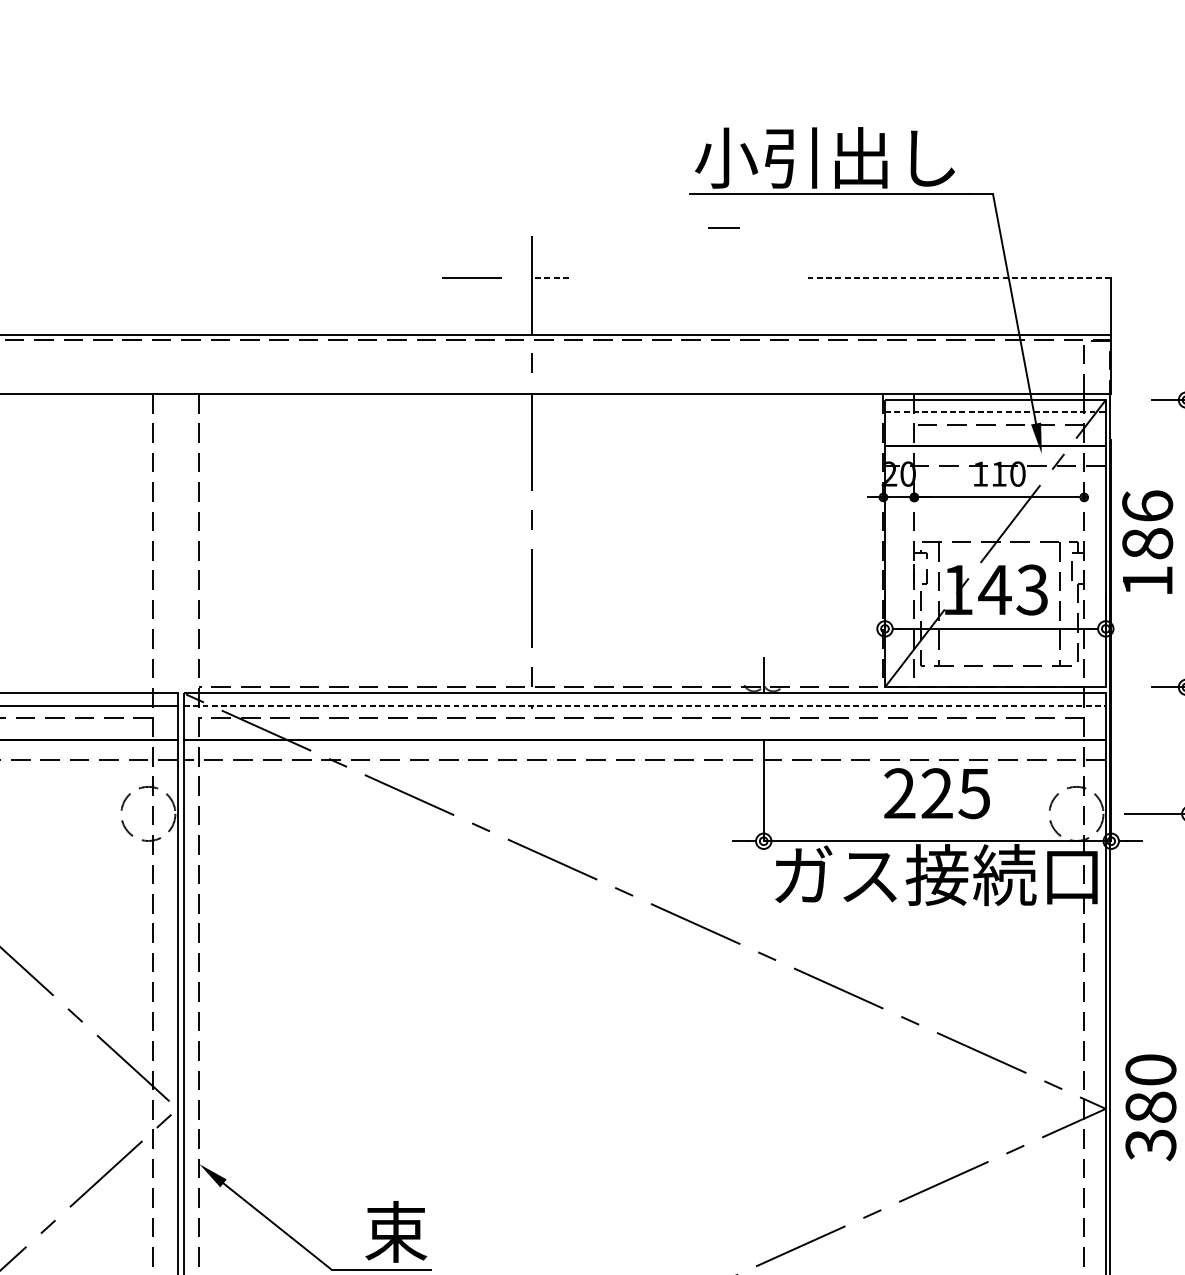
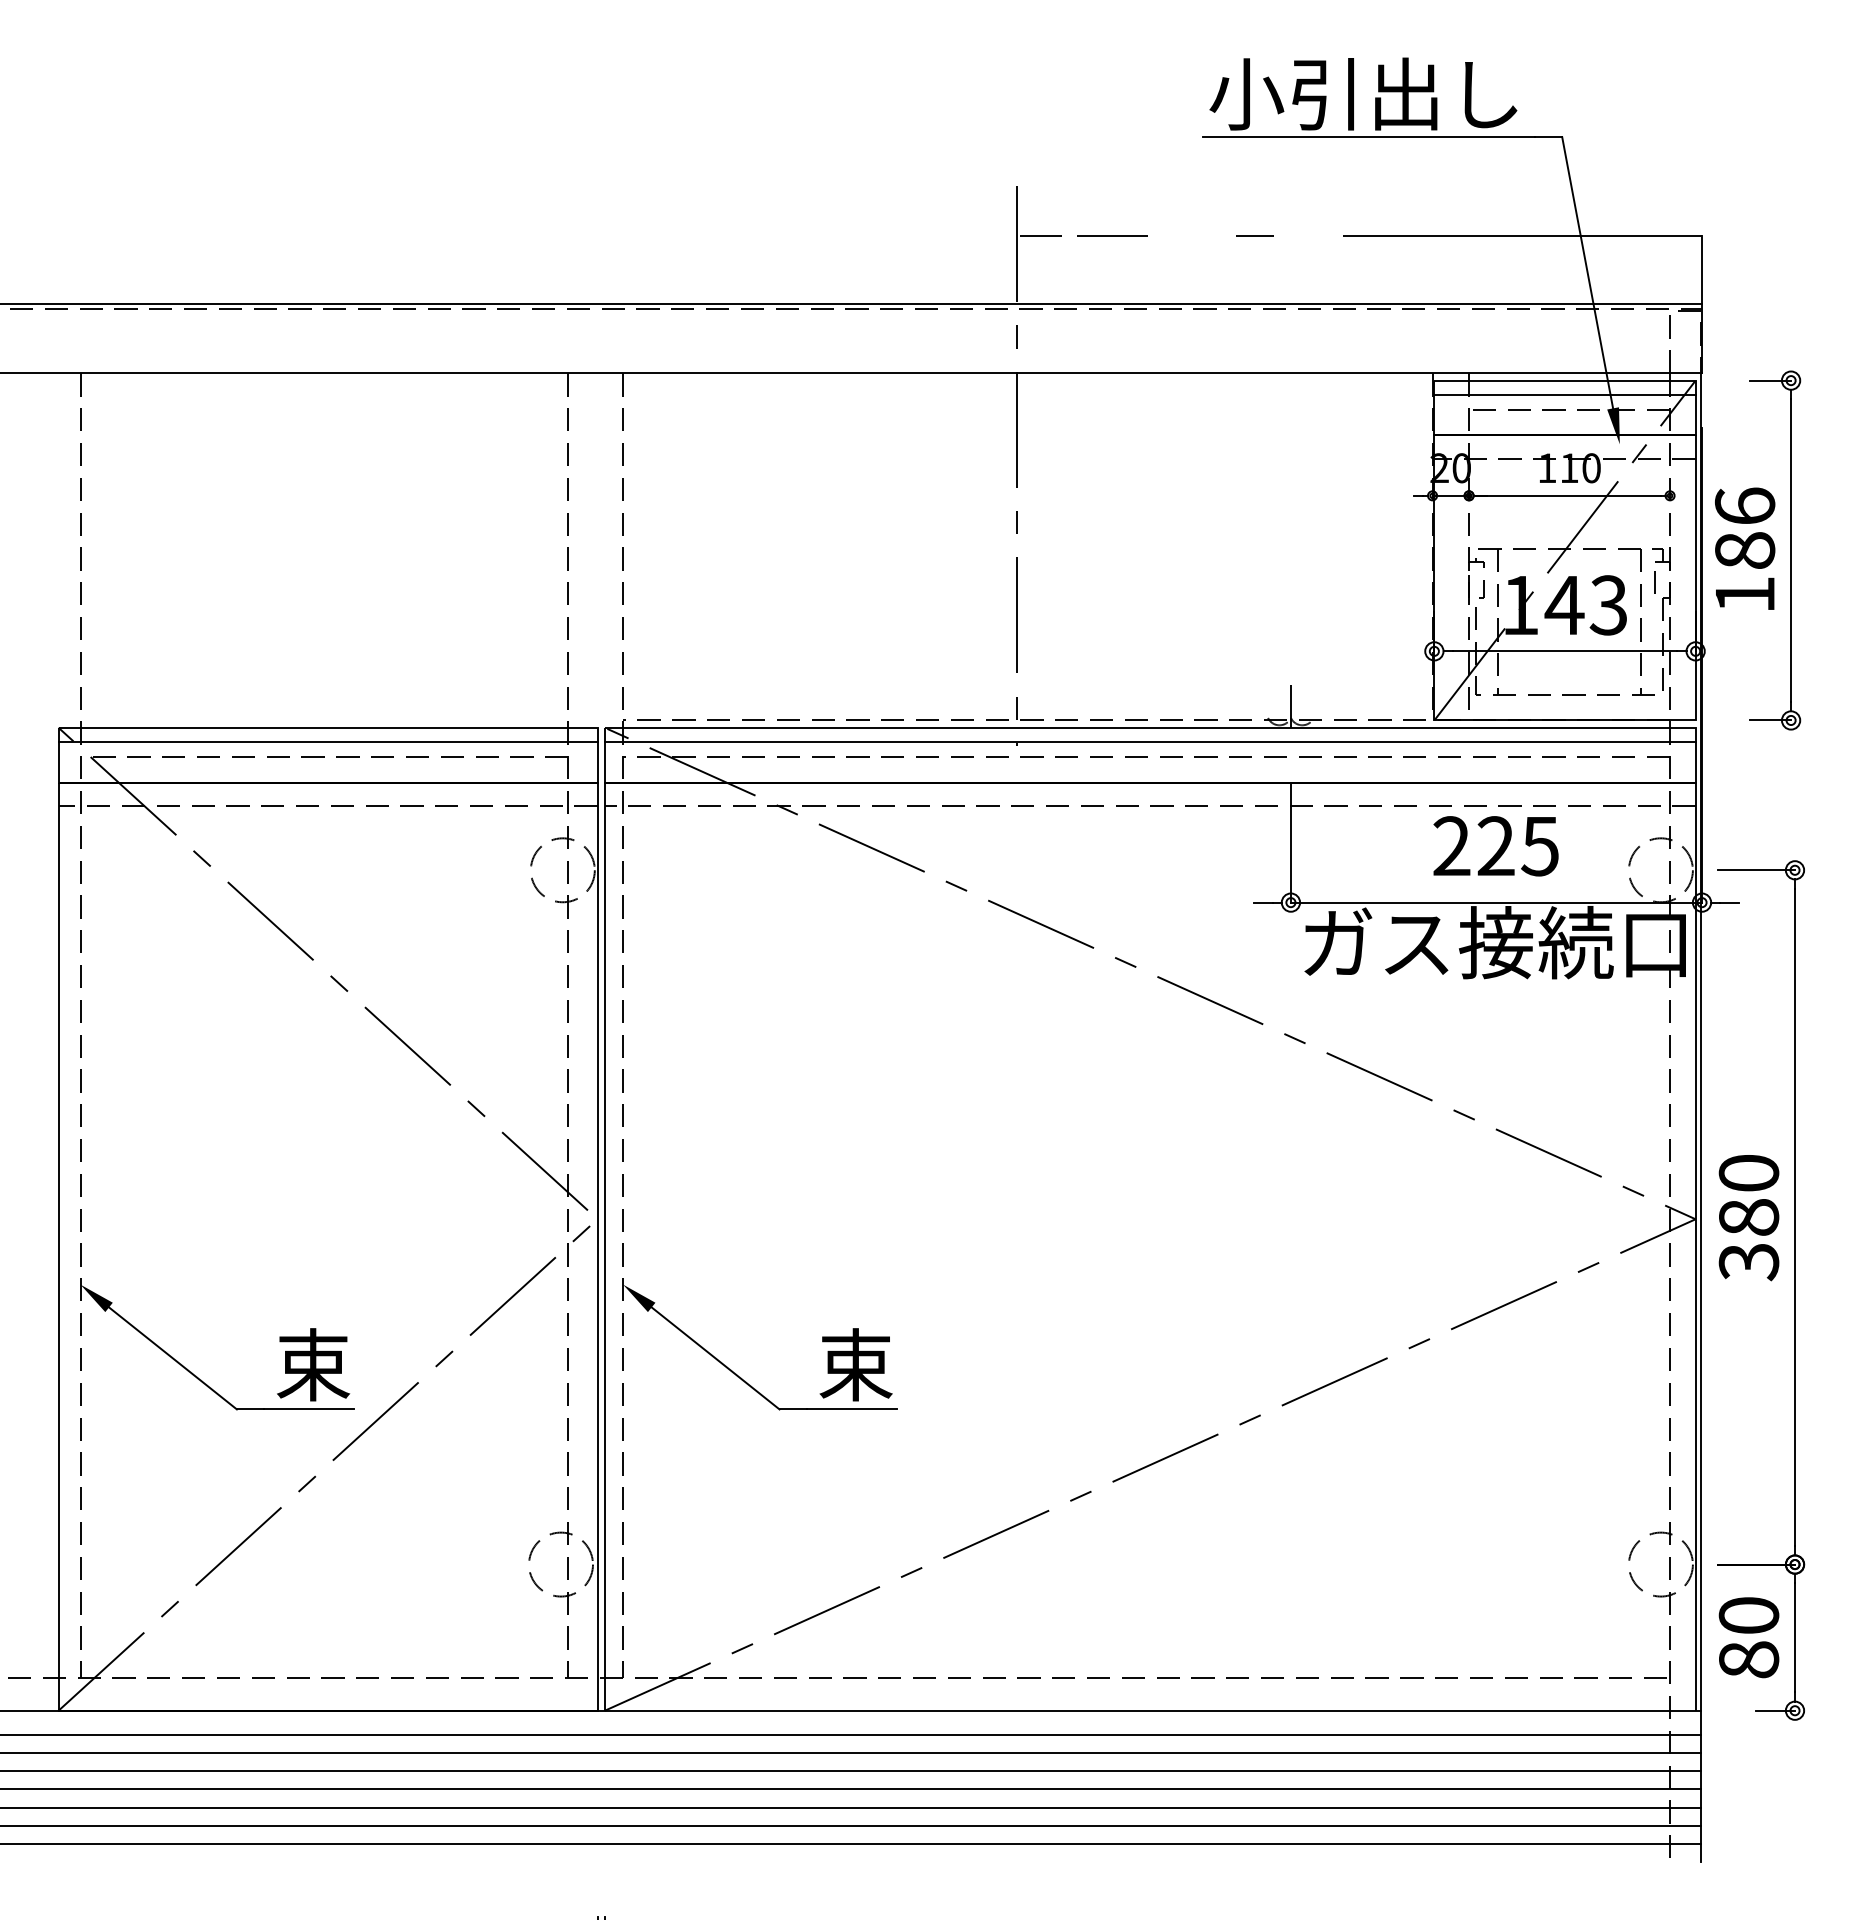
line: (723, 227) -> (1254, 235), moved
line: (471, 277) -> (1112, 235), moved
line: (552, 278) -> (1041, 236), dashed -> solid
line: (959, 278) -> (1522, 236), dashed -> solid
line: (995, 412) -> (1565, 395), dashed -> solid
line: (645, 705) -> (1150, 742), dashed -> solid

